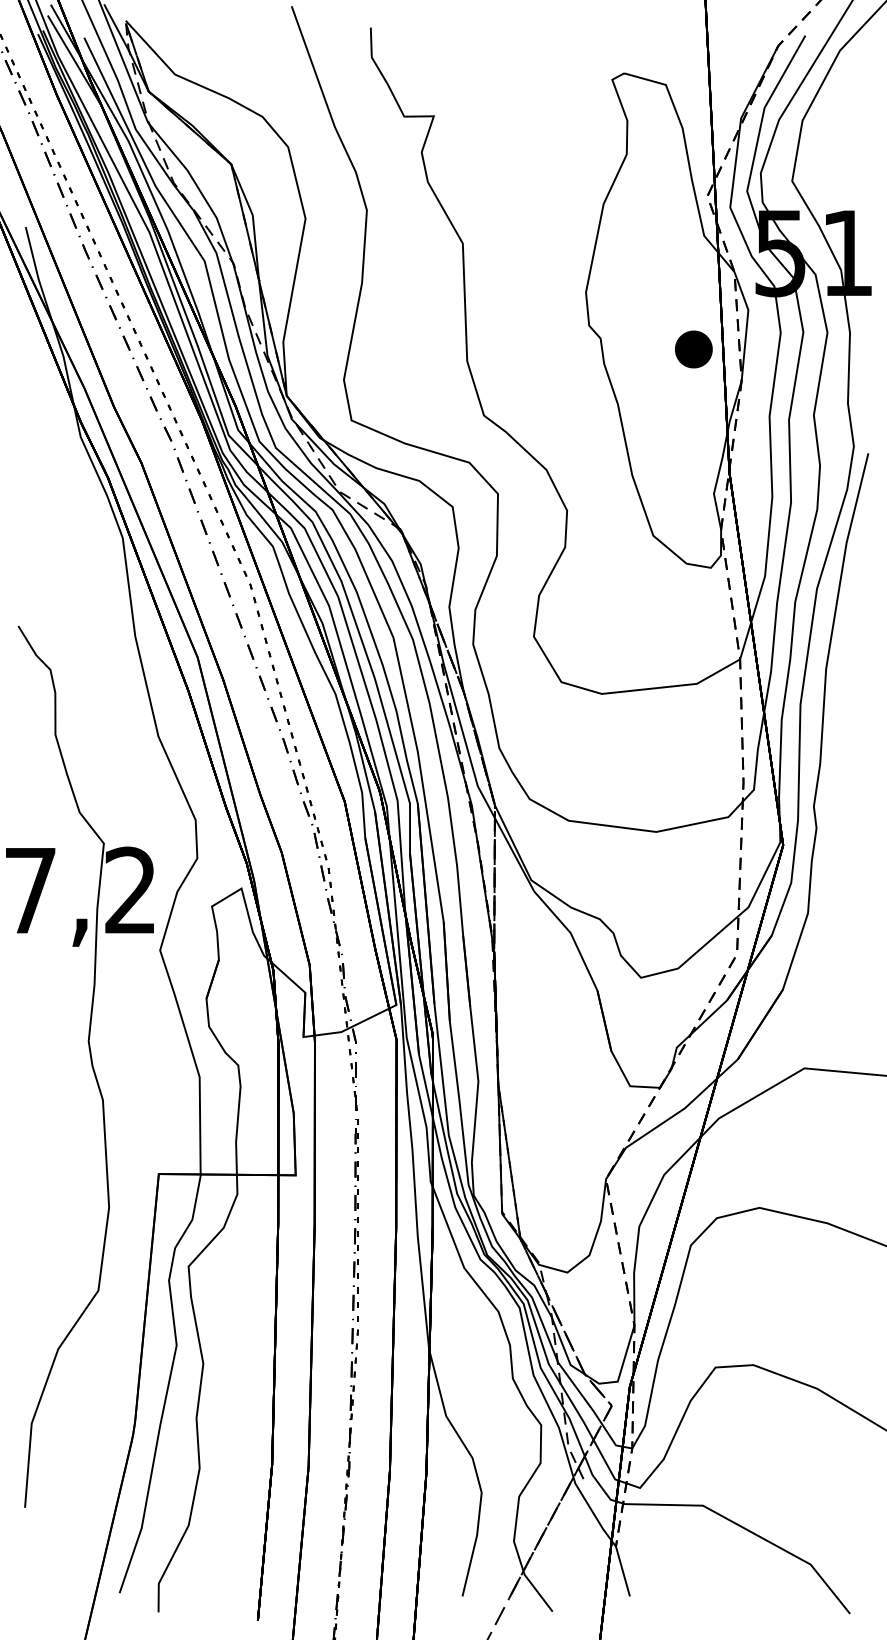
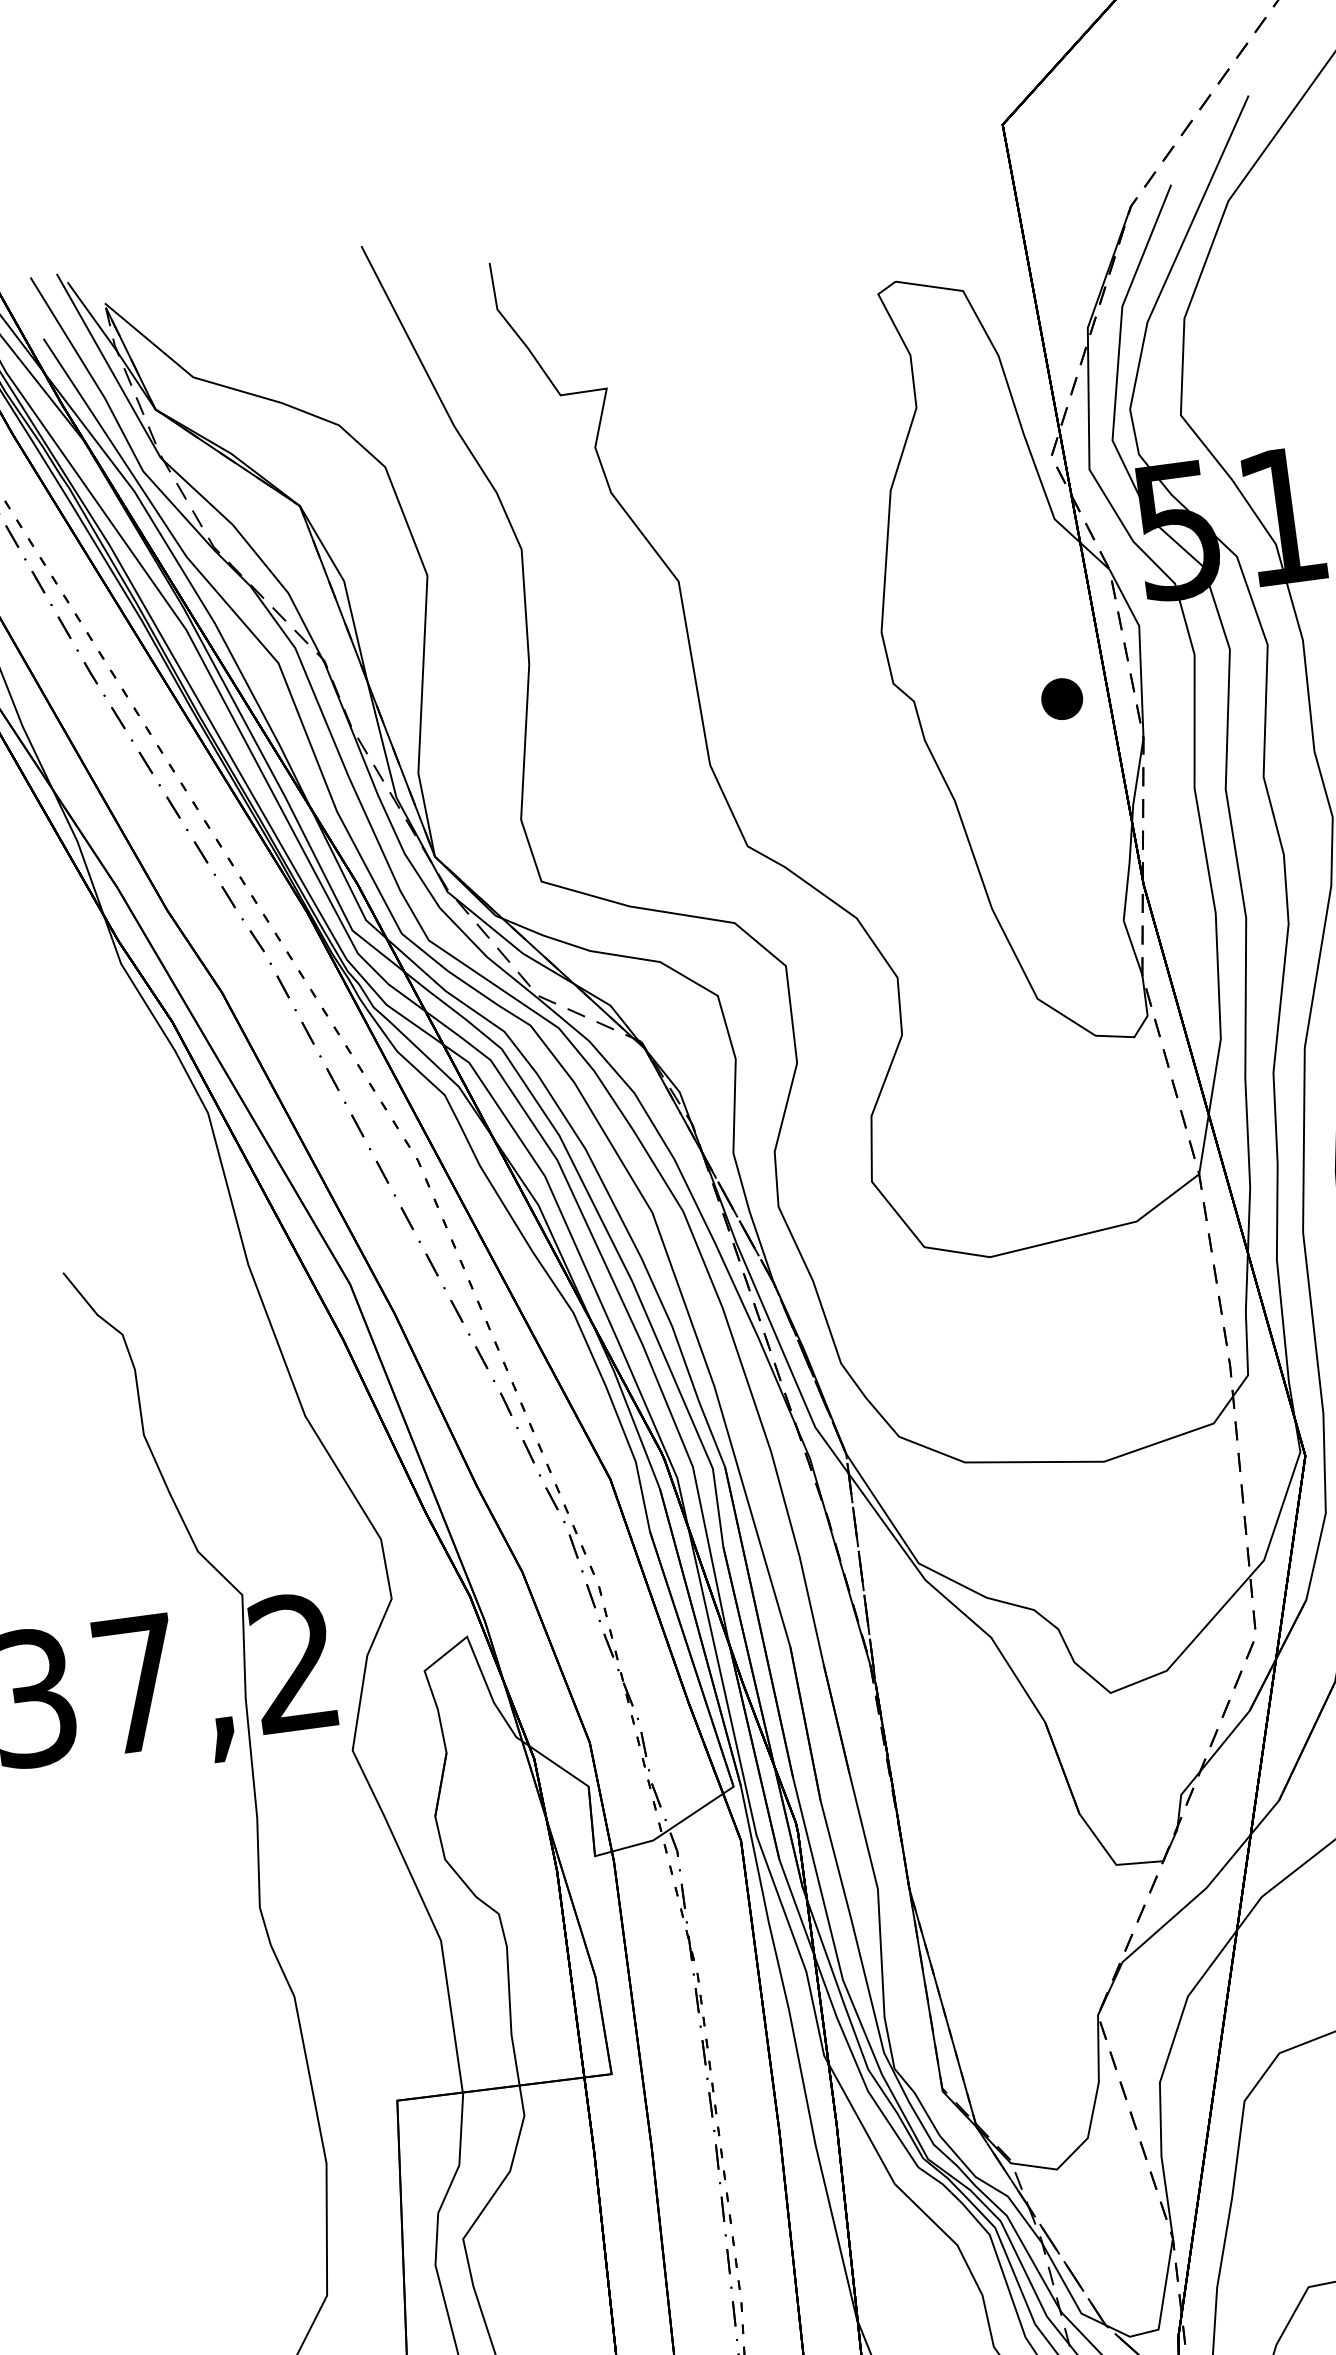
part: (693, 349) -> (1061, 699), size x0.7

